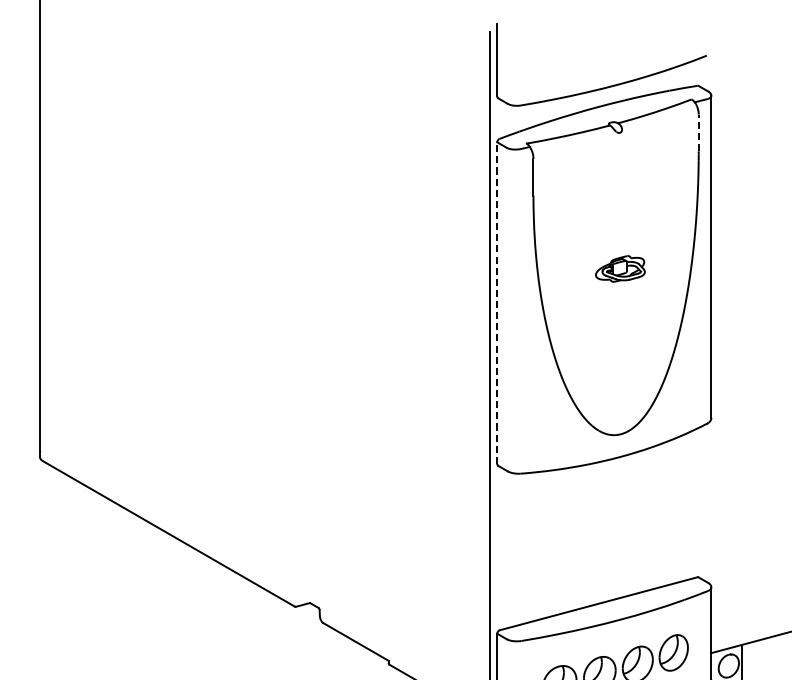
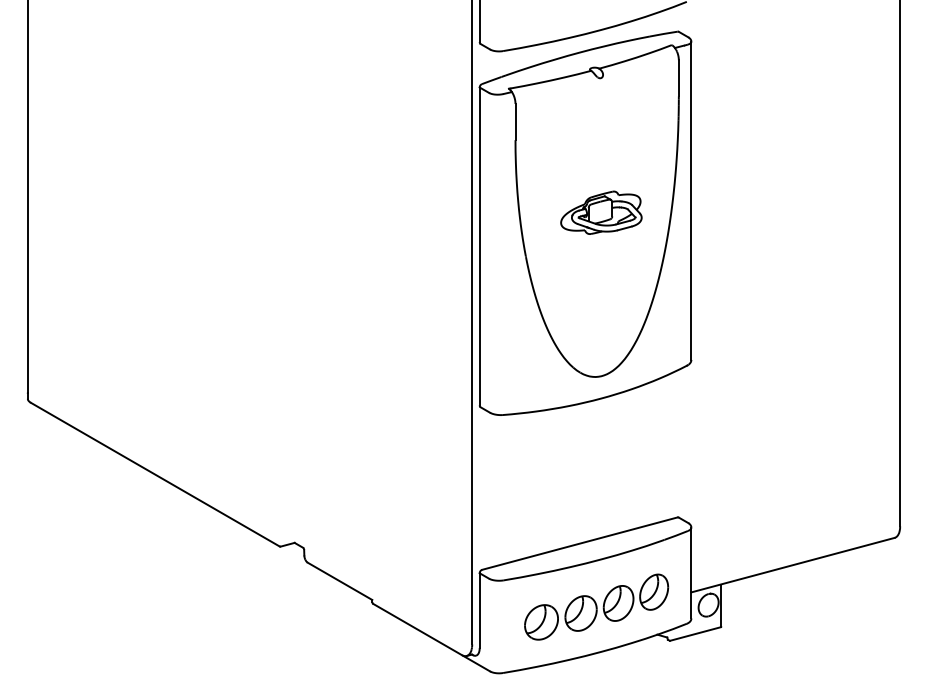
line: (698, 132) -> (678, 77), dashed -> solid
part: (620, 268) -> (601, 212), size x1.67
line: (497, 303) -> (479, 246), dashed -> solid

